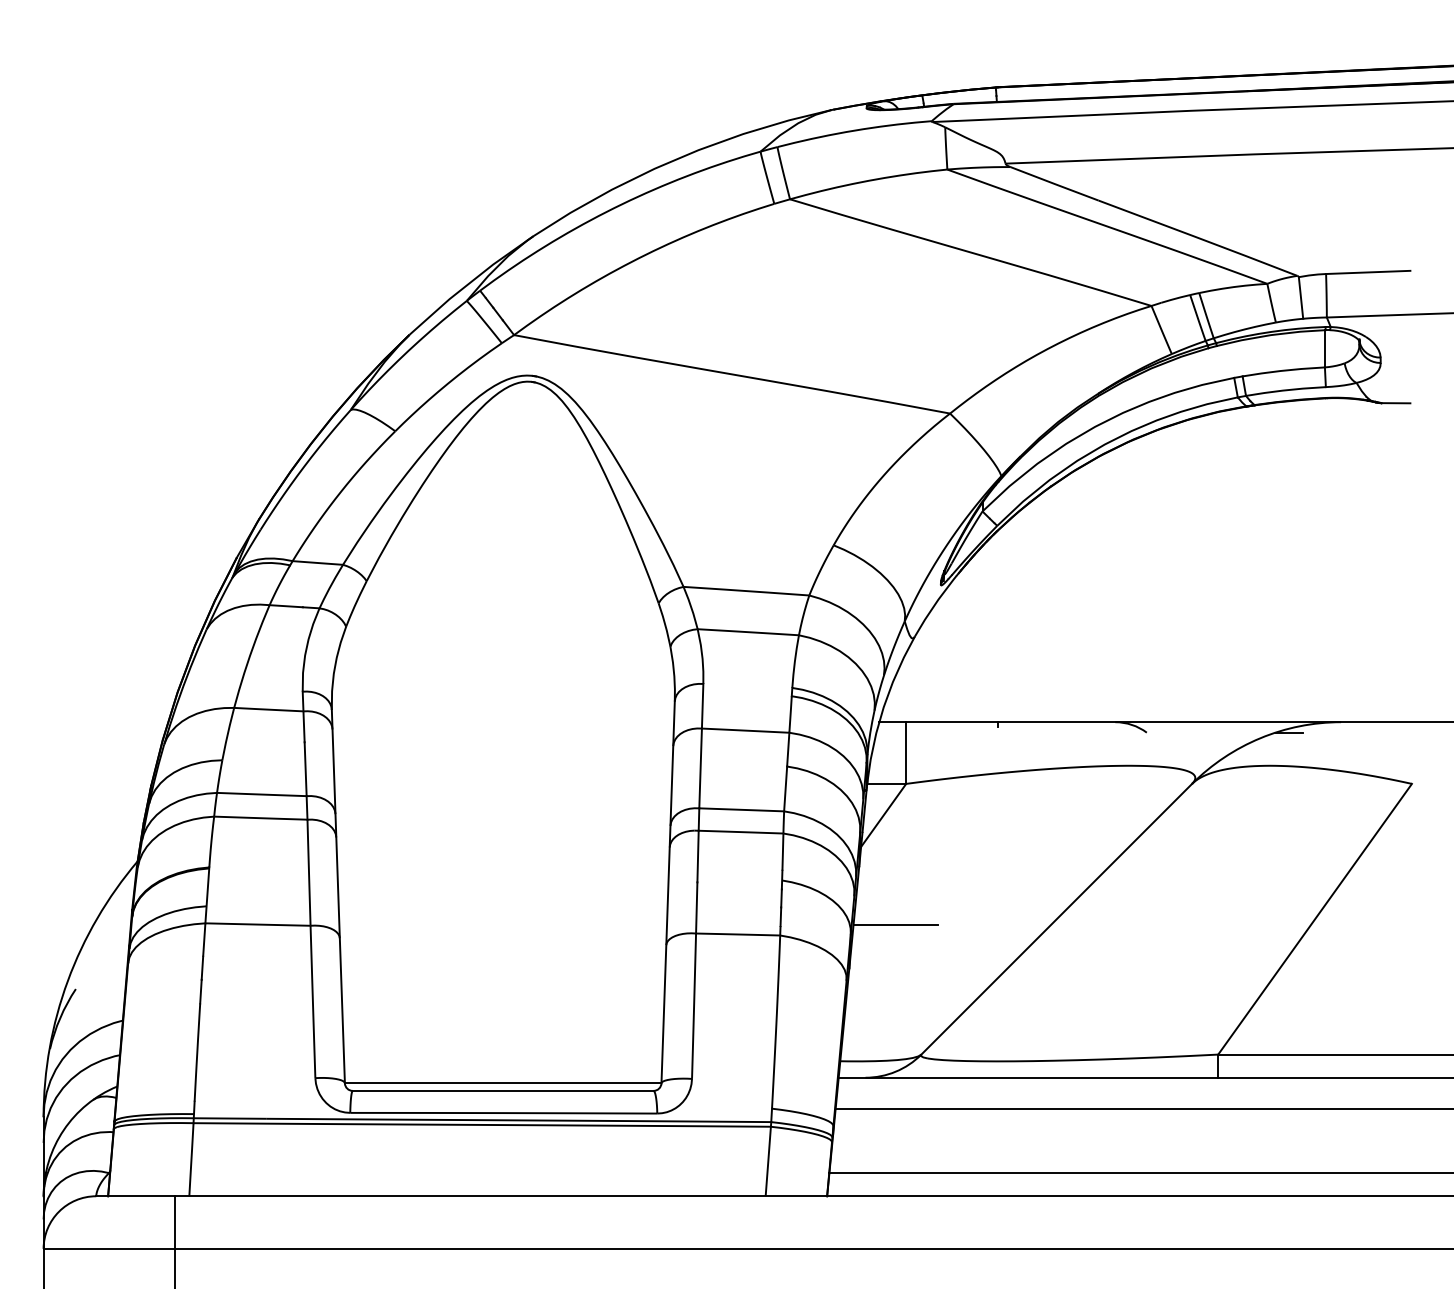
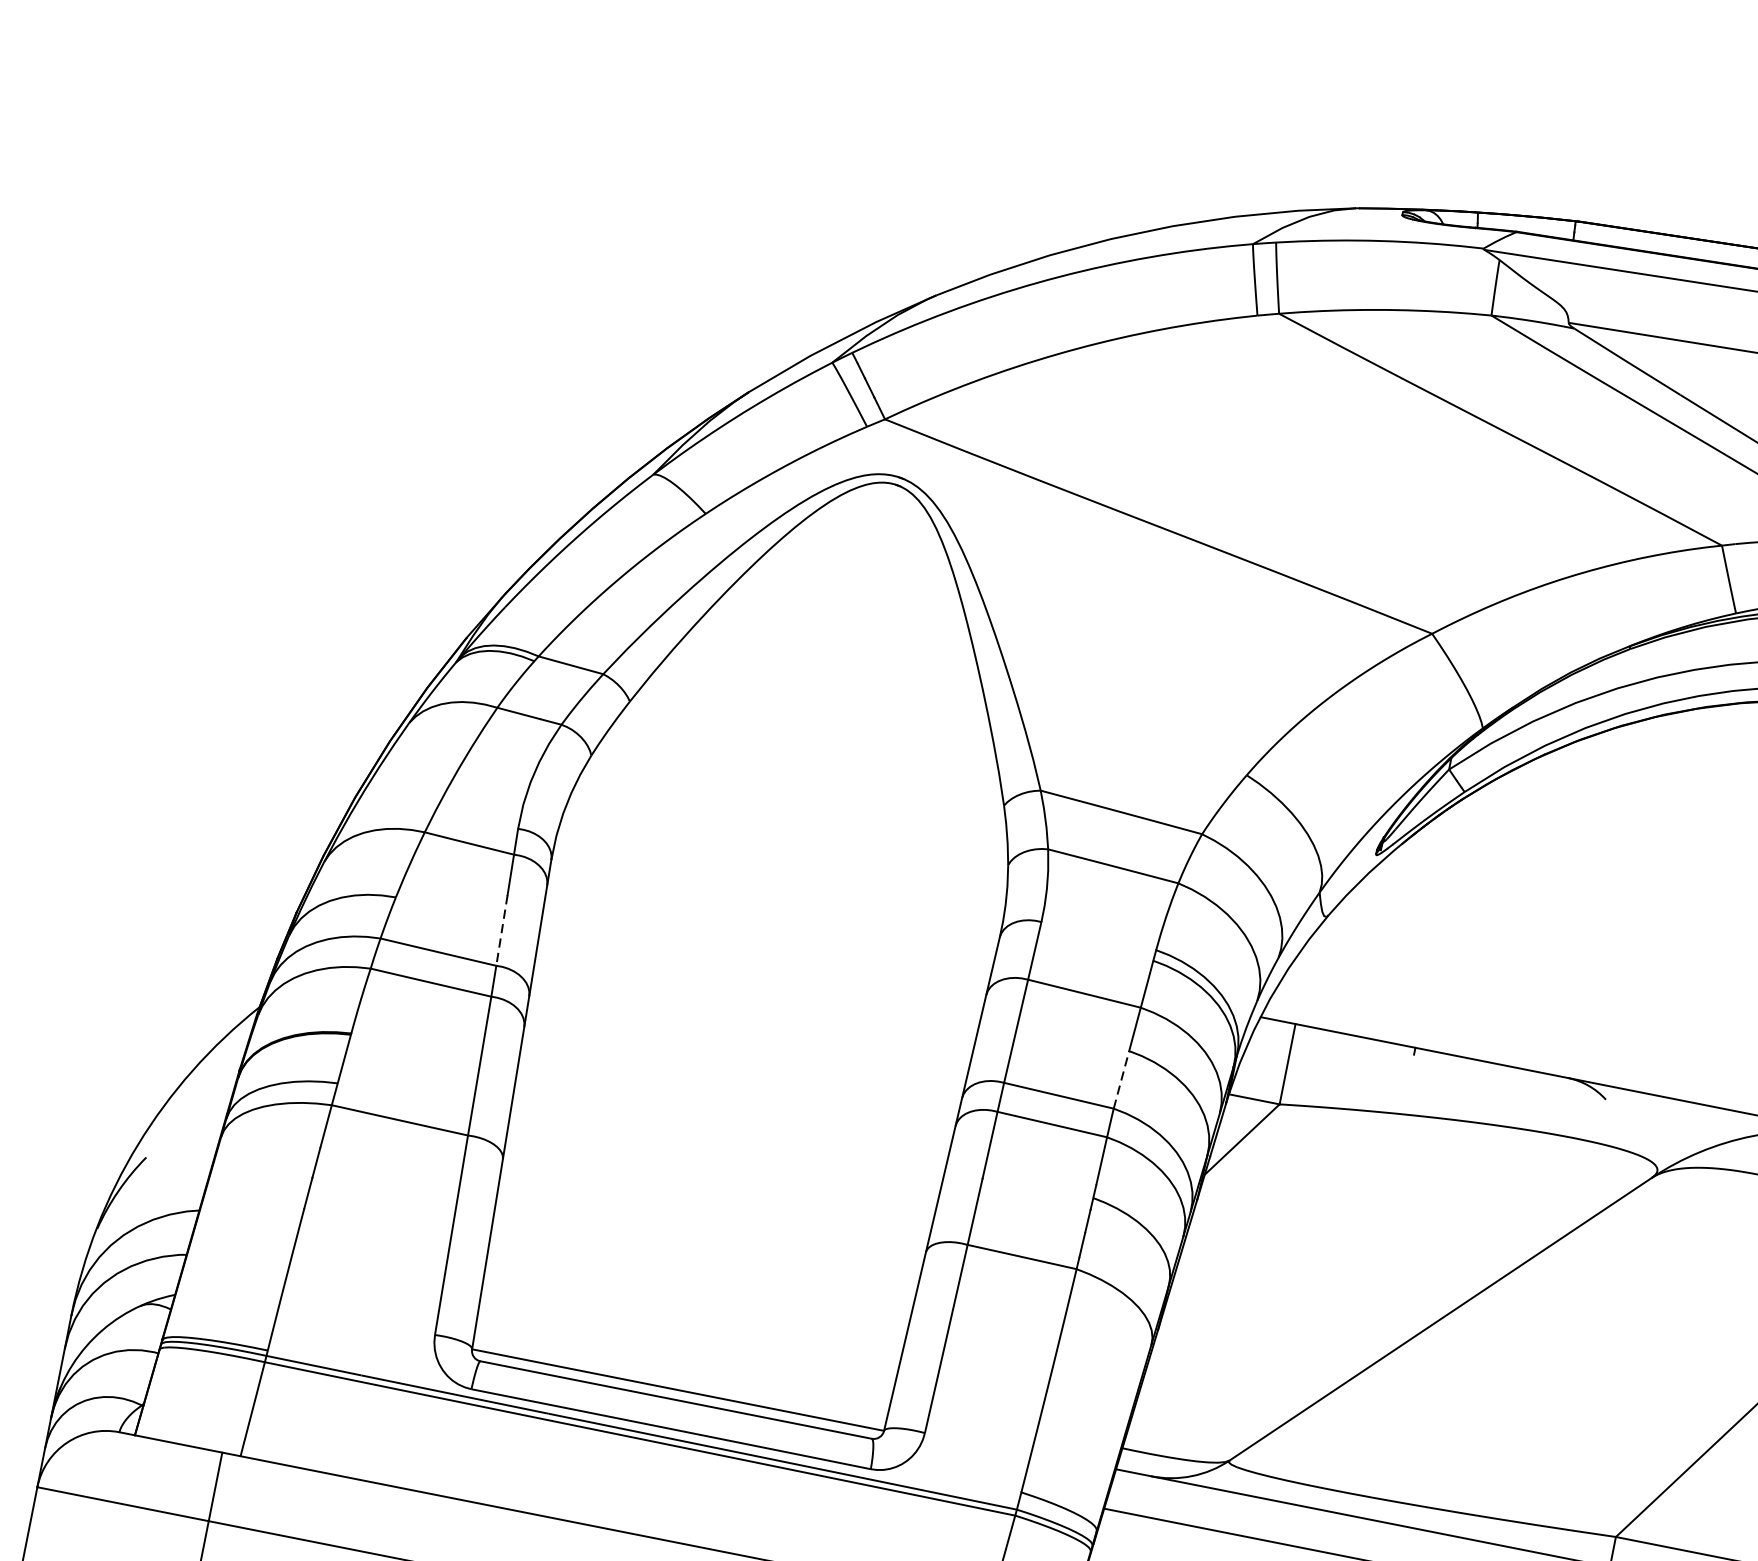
line: (305, 769) -> (501, 930), solid -> dashed
line: (785, 788) -> (1121, 1079), solid -> dashed
line: (895, 924) -> (1229, 1284), removed

